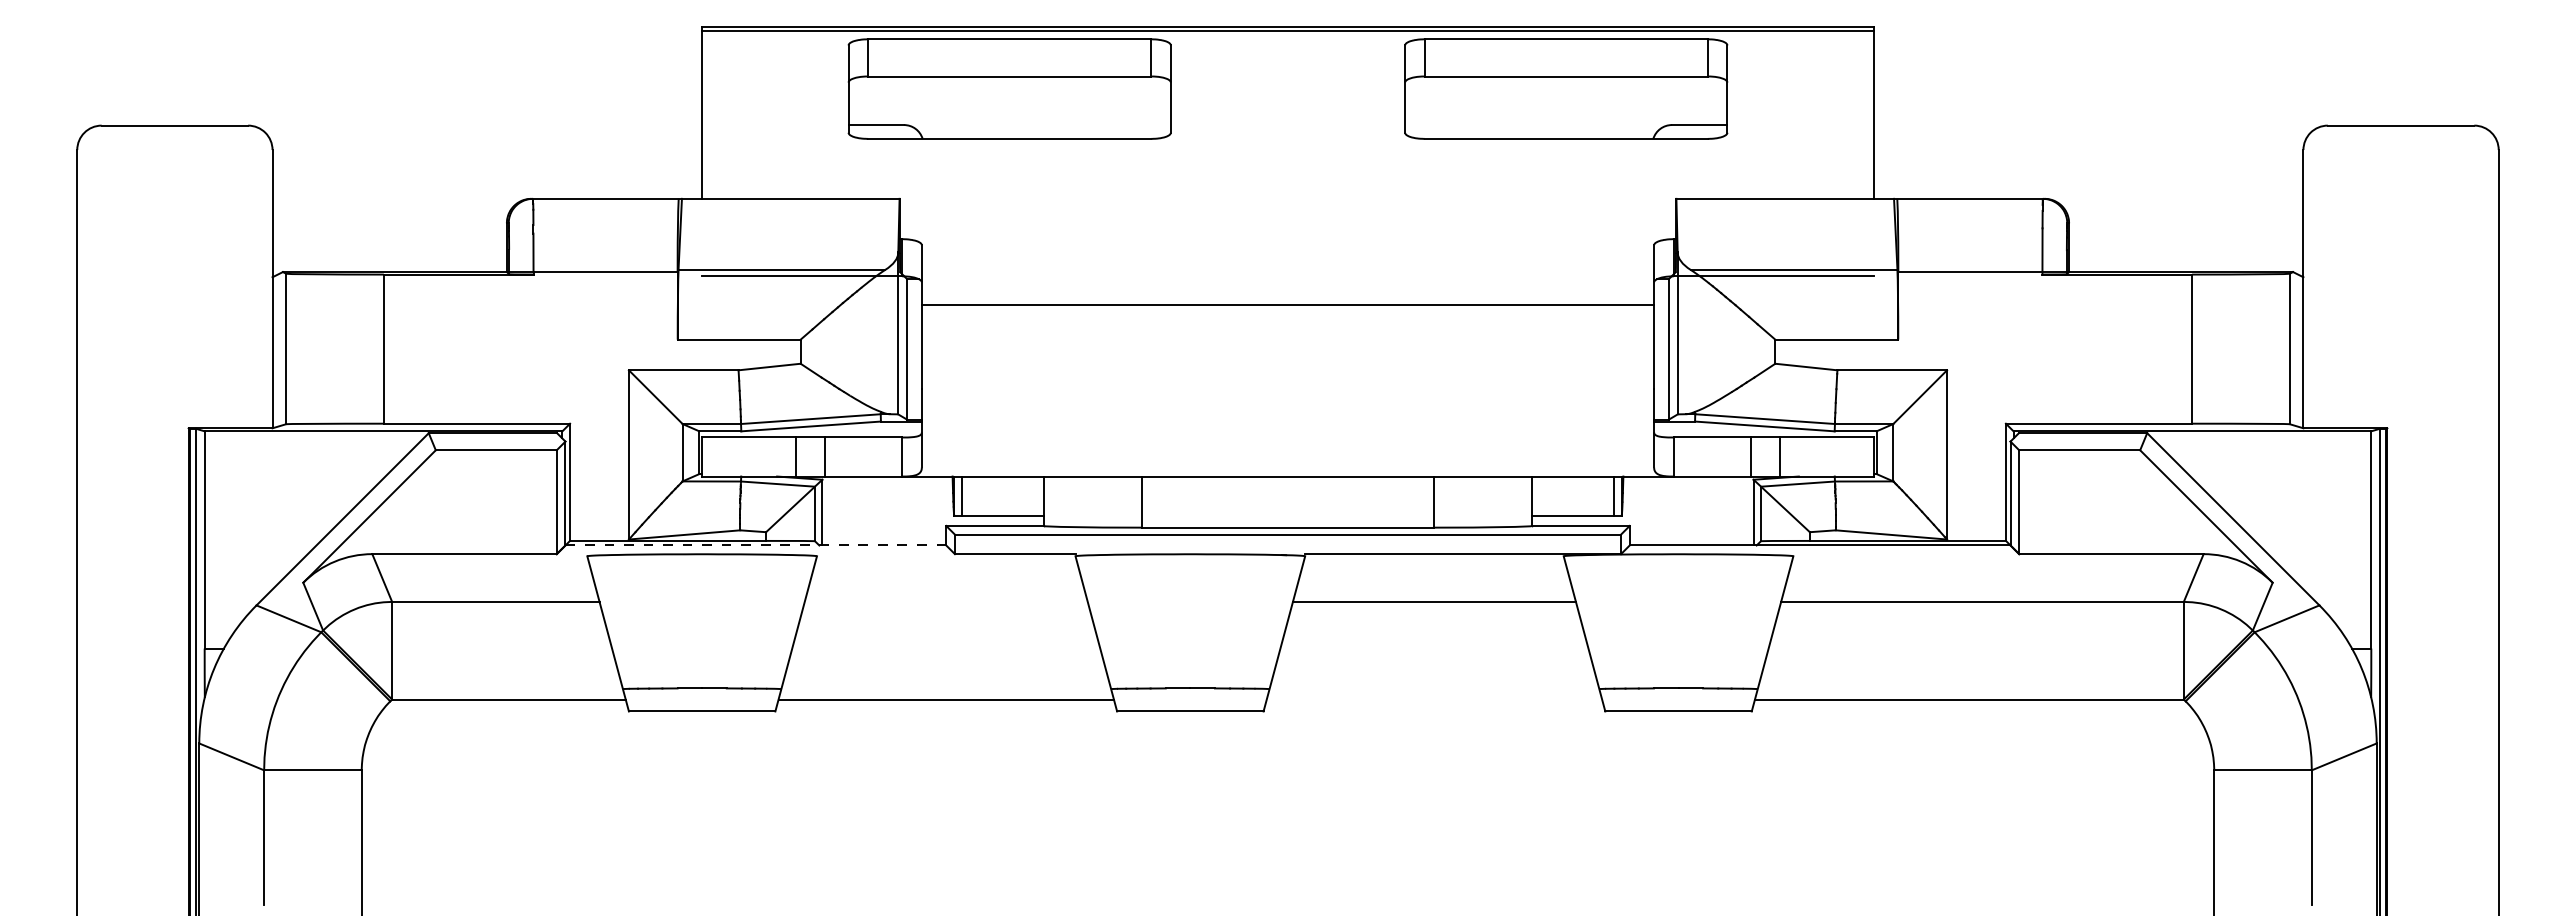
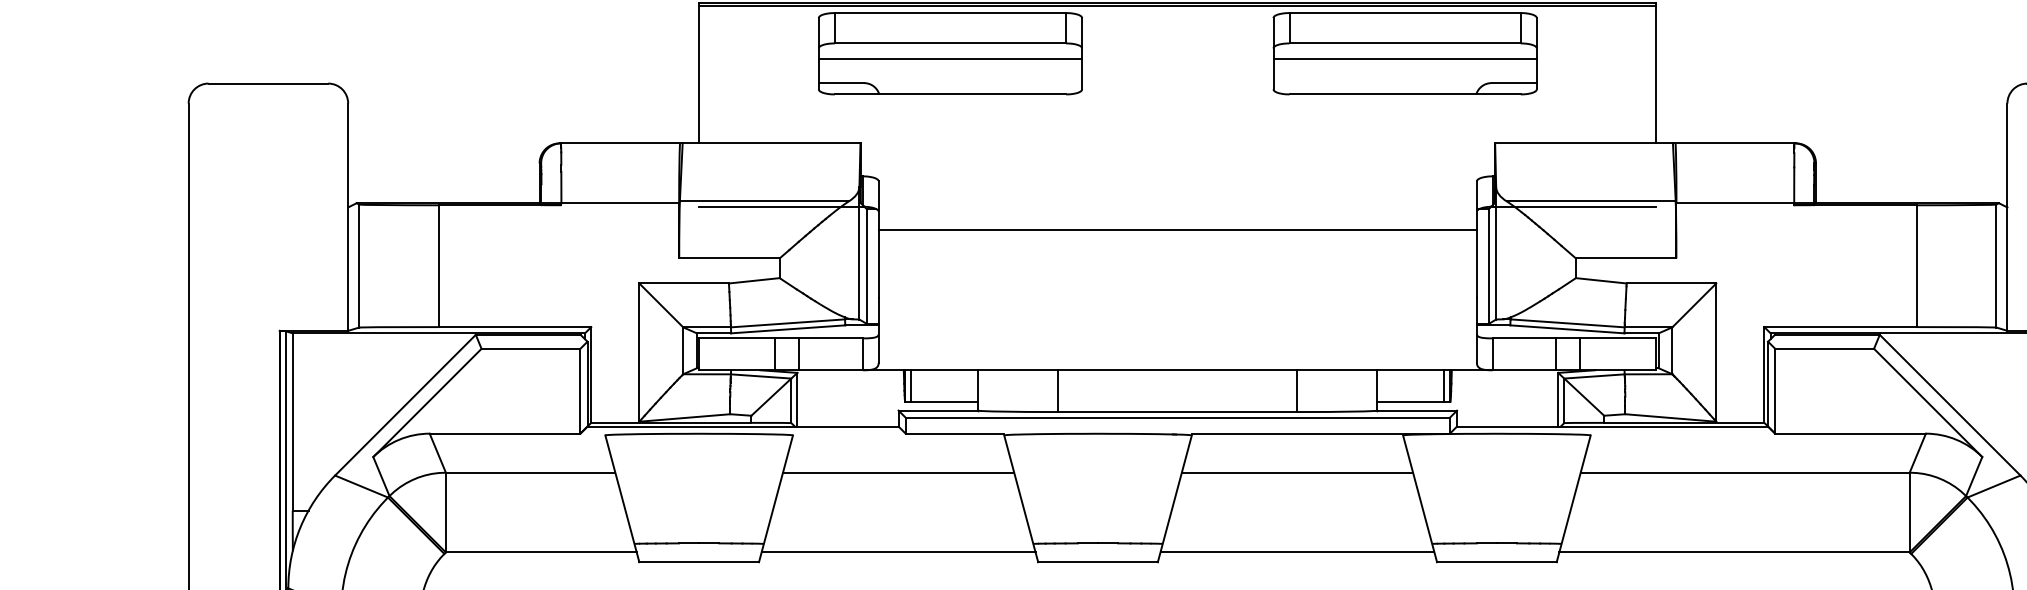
line: (1009, 95) -> (950, 58), added
line: (1566, 95) -> (1405, 58), added
line: (755, 545) -> (742, 426), dashed -> solid
line: (945, 601) -> (897, 472), added
line: (1434, 699) -> (1297, 552), added

